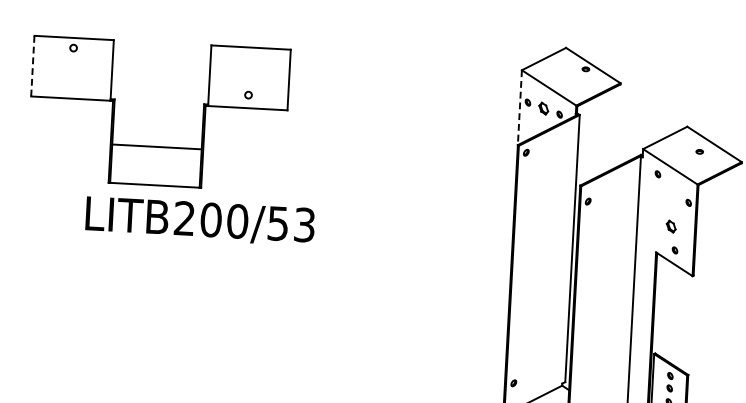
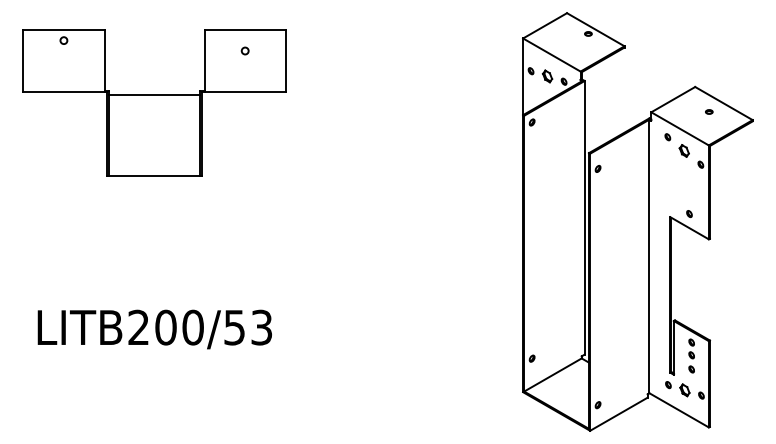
line: (33, 65) -> (23, 60), dashed -> solid
circle: (247, 94) -> (244, 50), moved
line: (520, 108) -> (523, 77), dashed -> solid
line: (156, 146) -> (154, 94), moved
text: (199, 221) -> (154, 329), moved
part: (670, 226) -> (683, 150), moved

